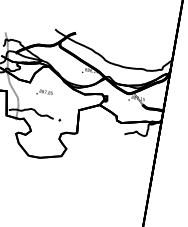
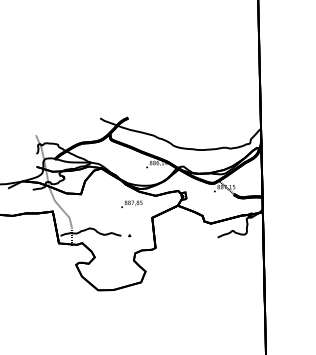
text: (44, 92) -> (131, 203), moved

